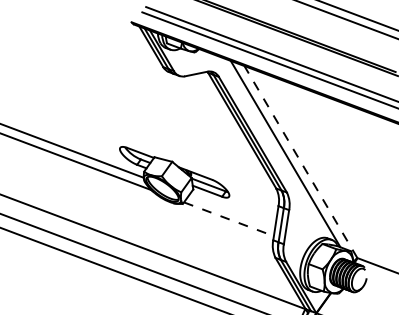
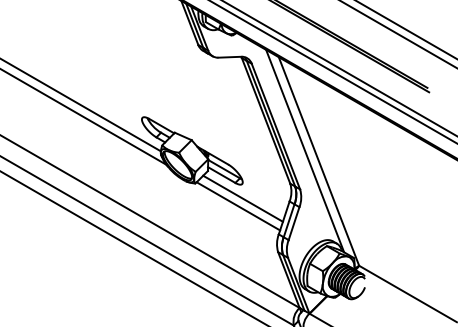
line: (300, 162) -> (318, 161), dashed -> solid
line: (231, 210) -> (242, 198), added
line: (229, 219) -> (238, 206), dashed -> solid

